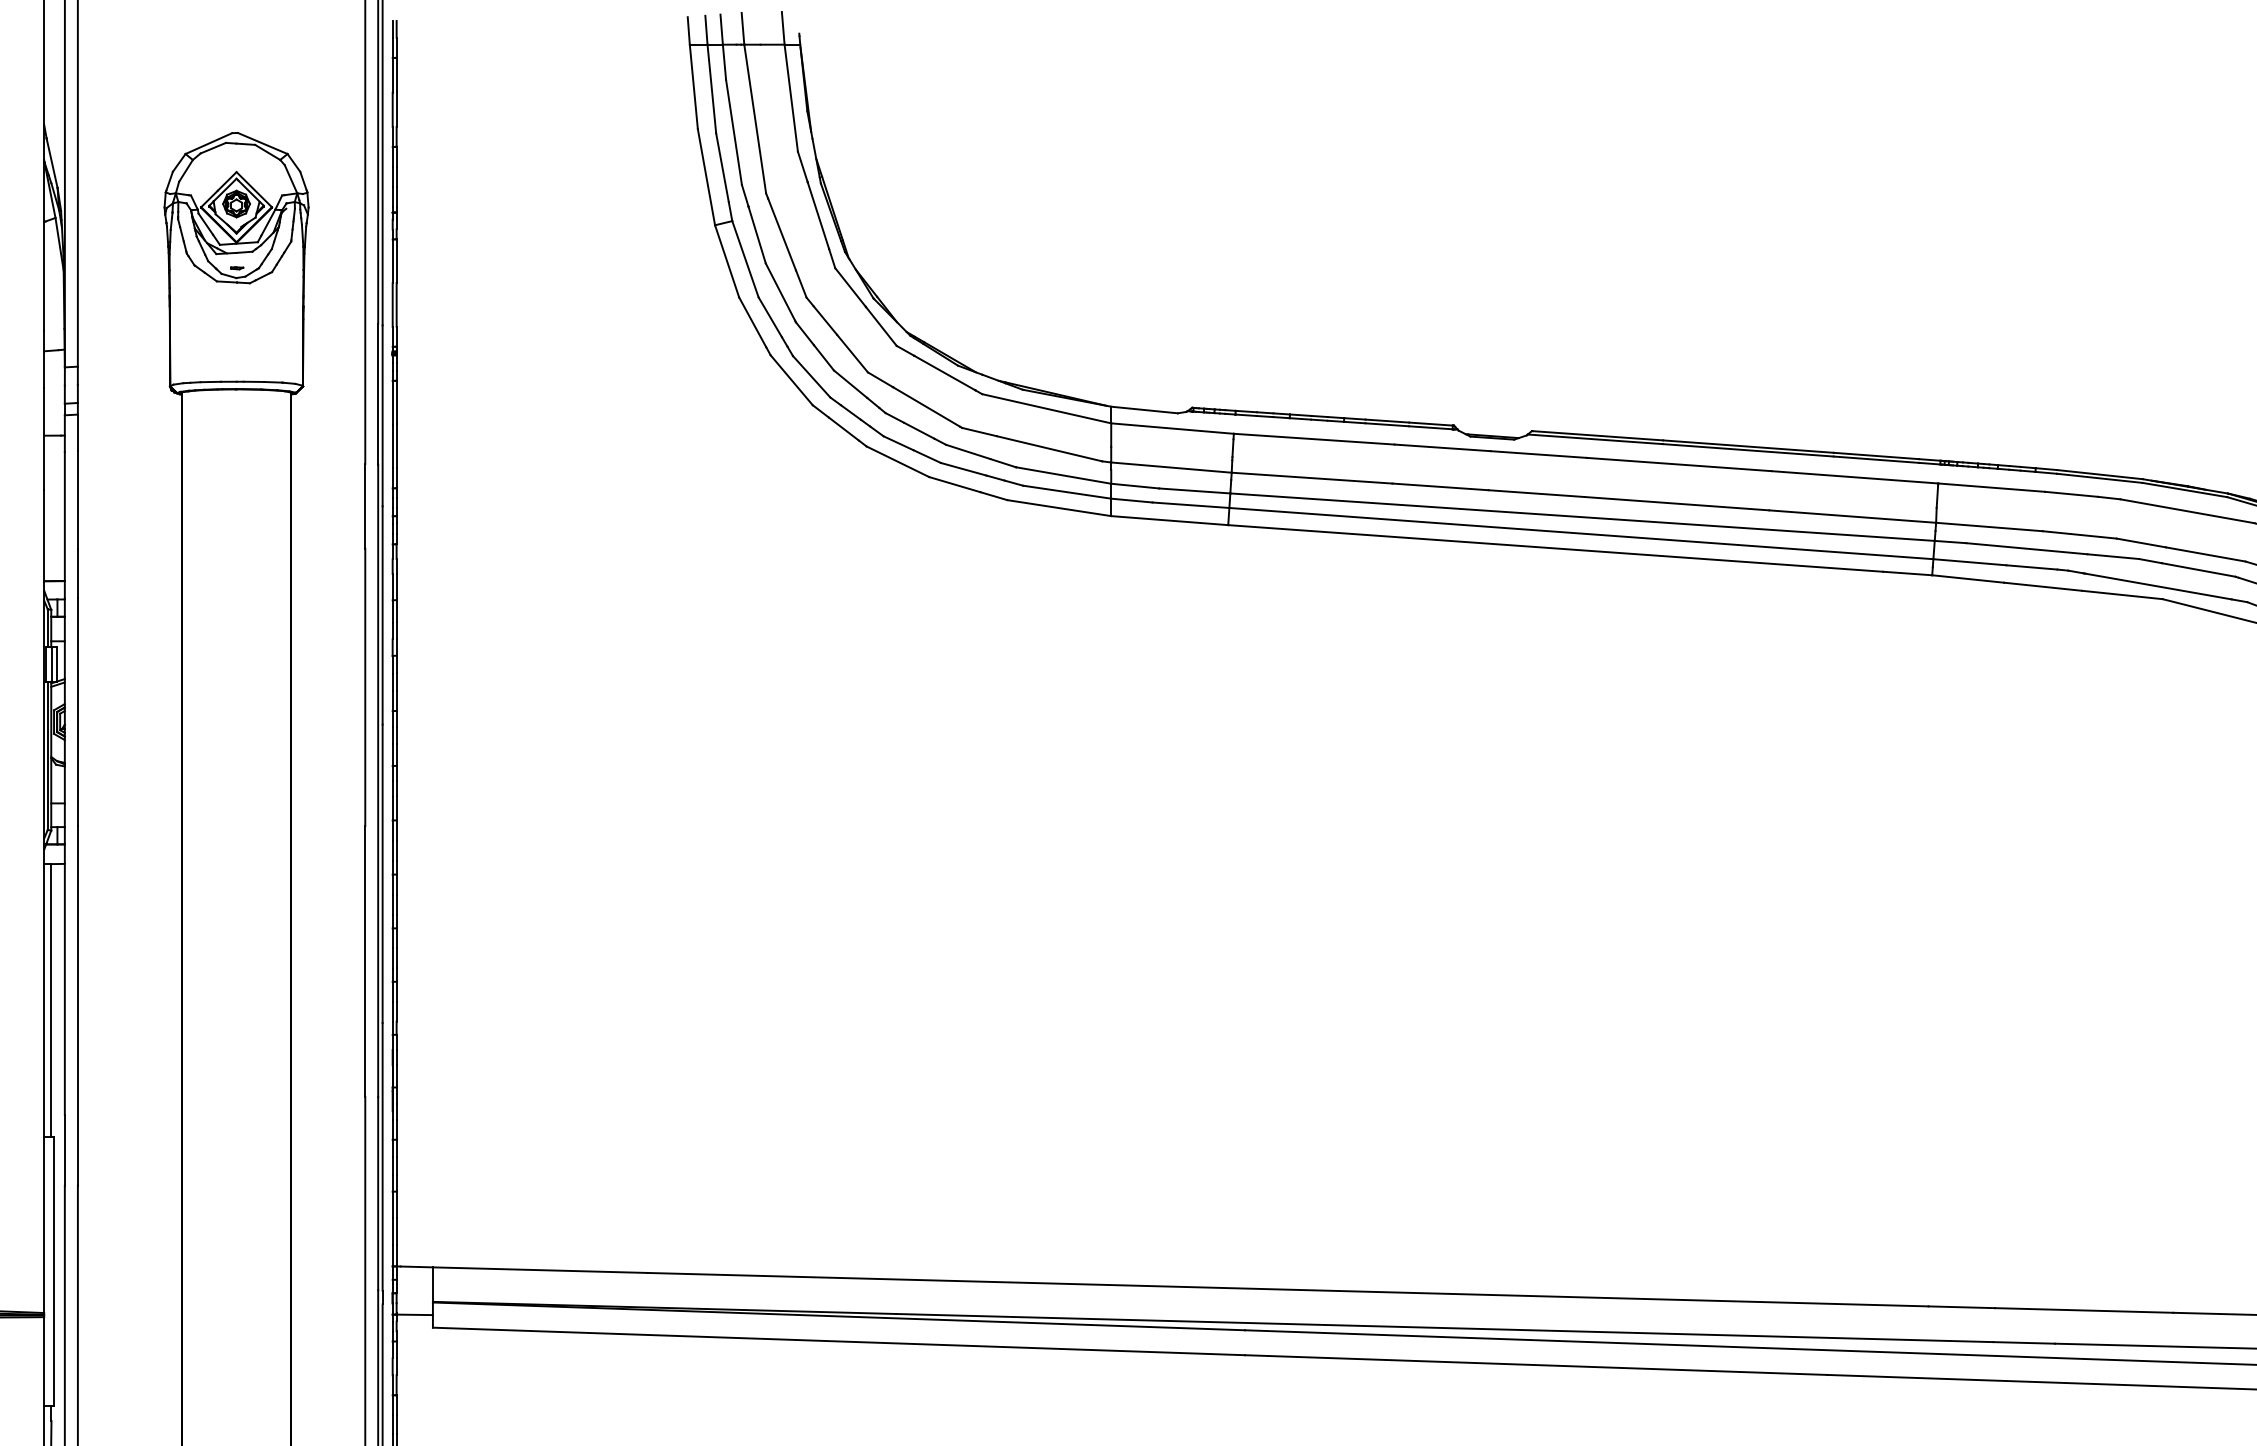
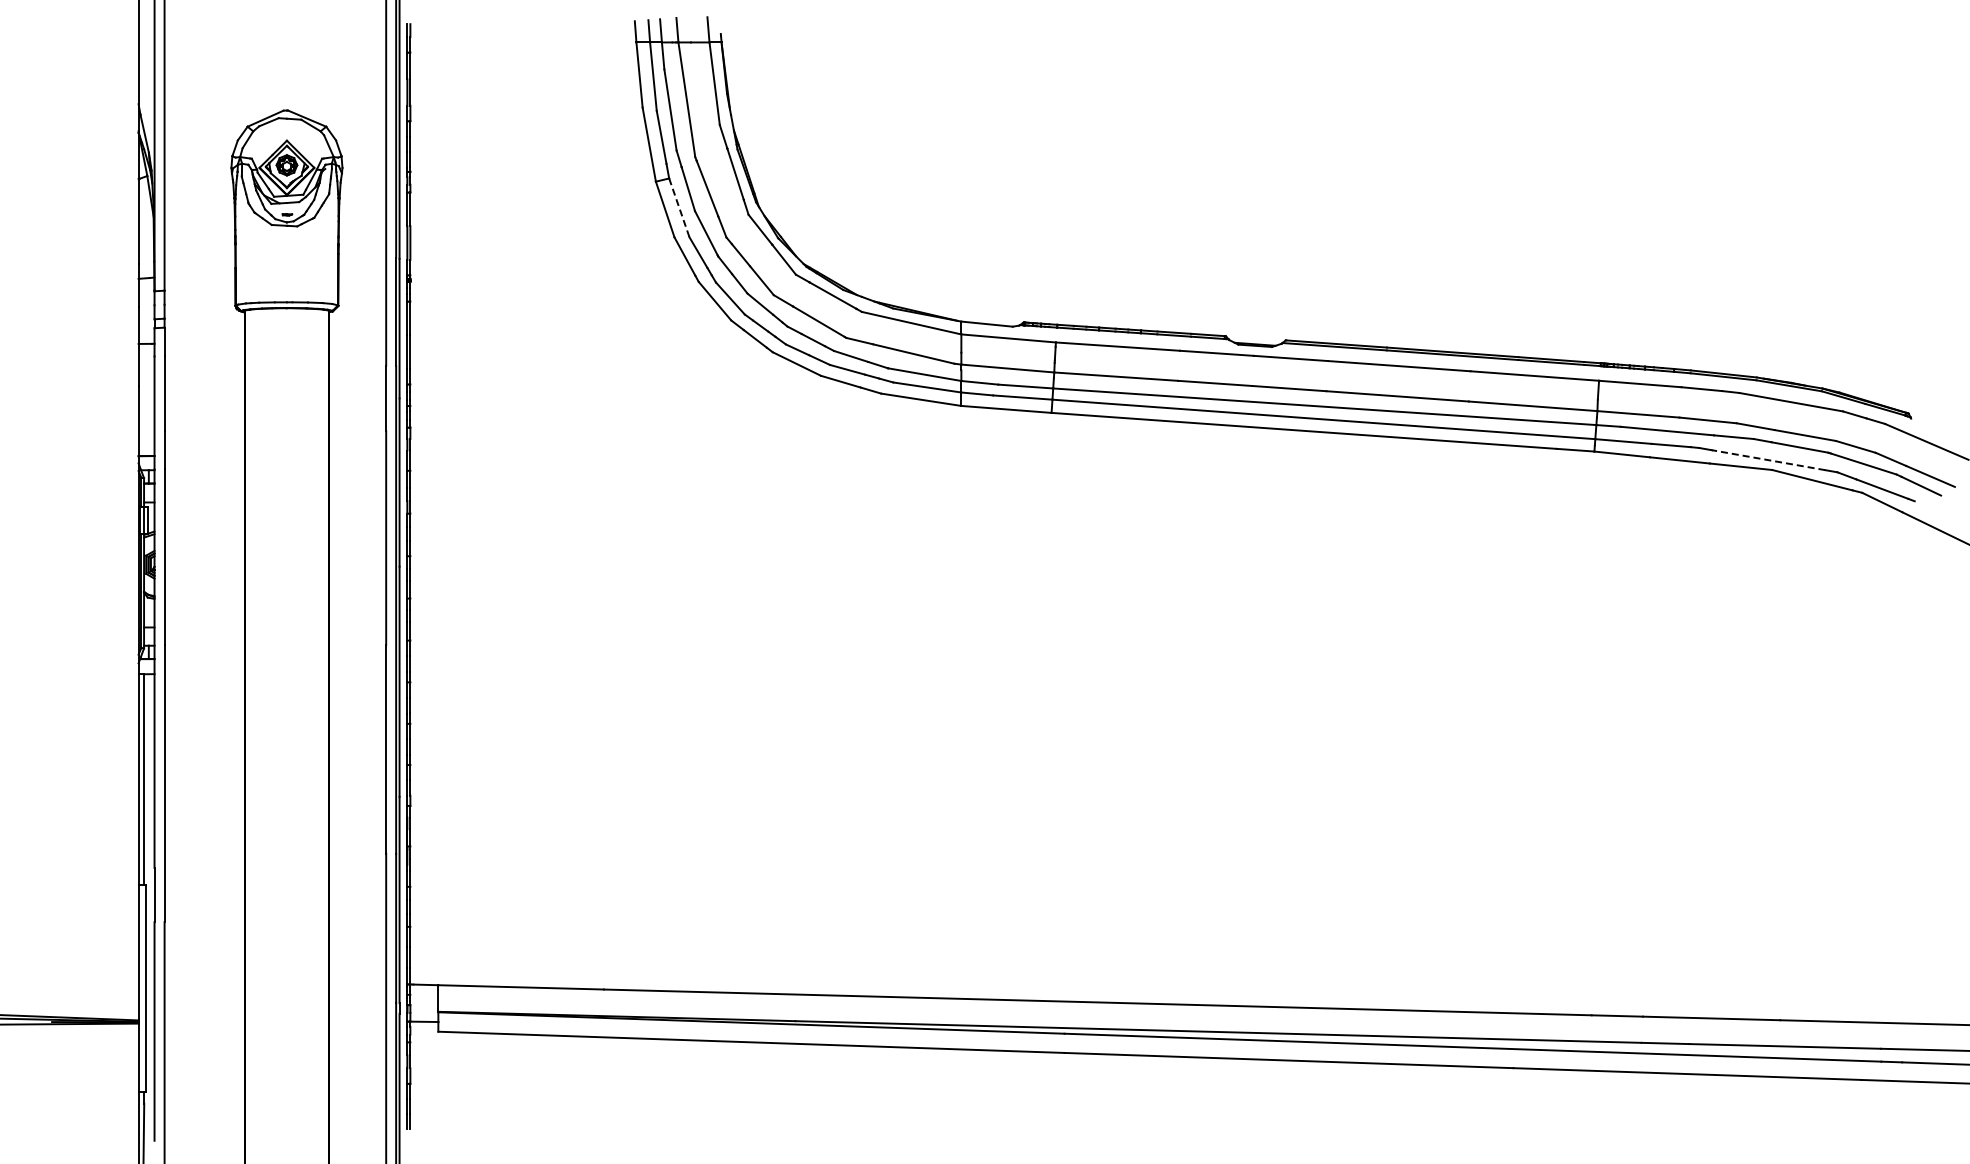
line: (745, 260) -> (679, 208), solid -> dashed
line: (2157, 586) -> (1768, 460), solid -> dashed

